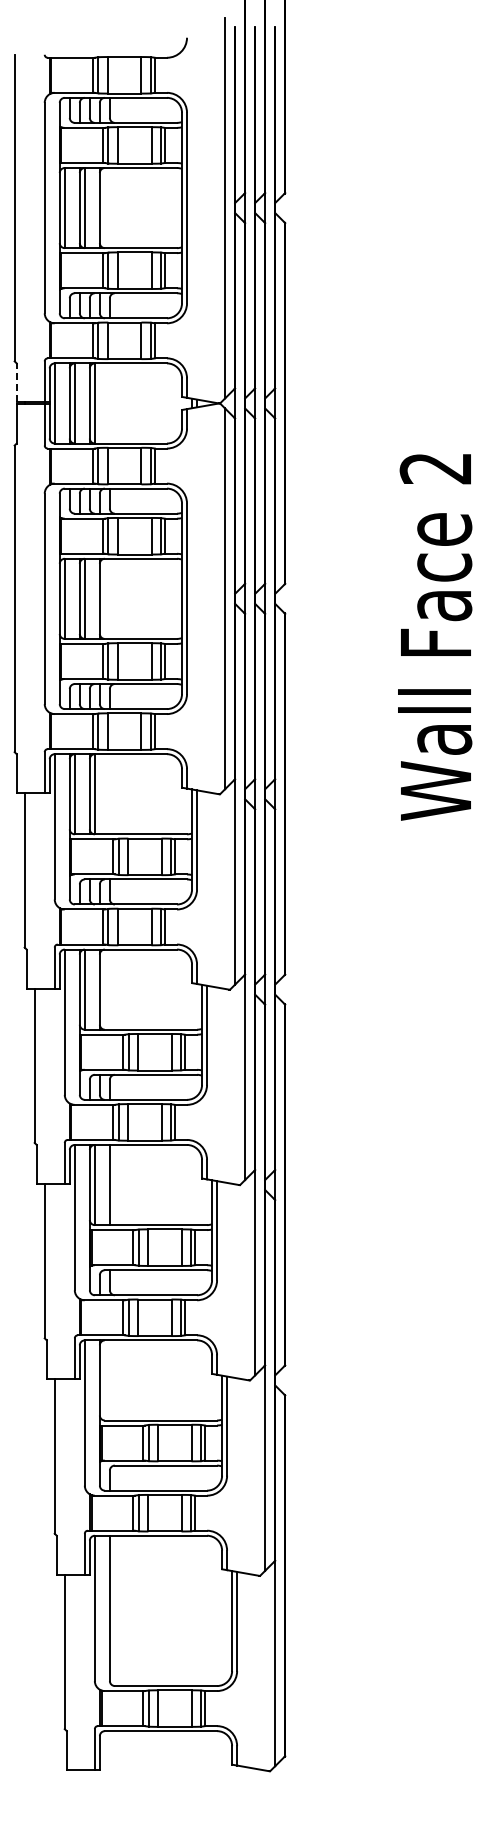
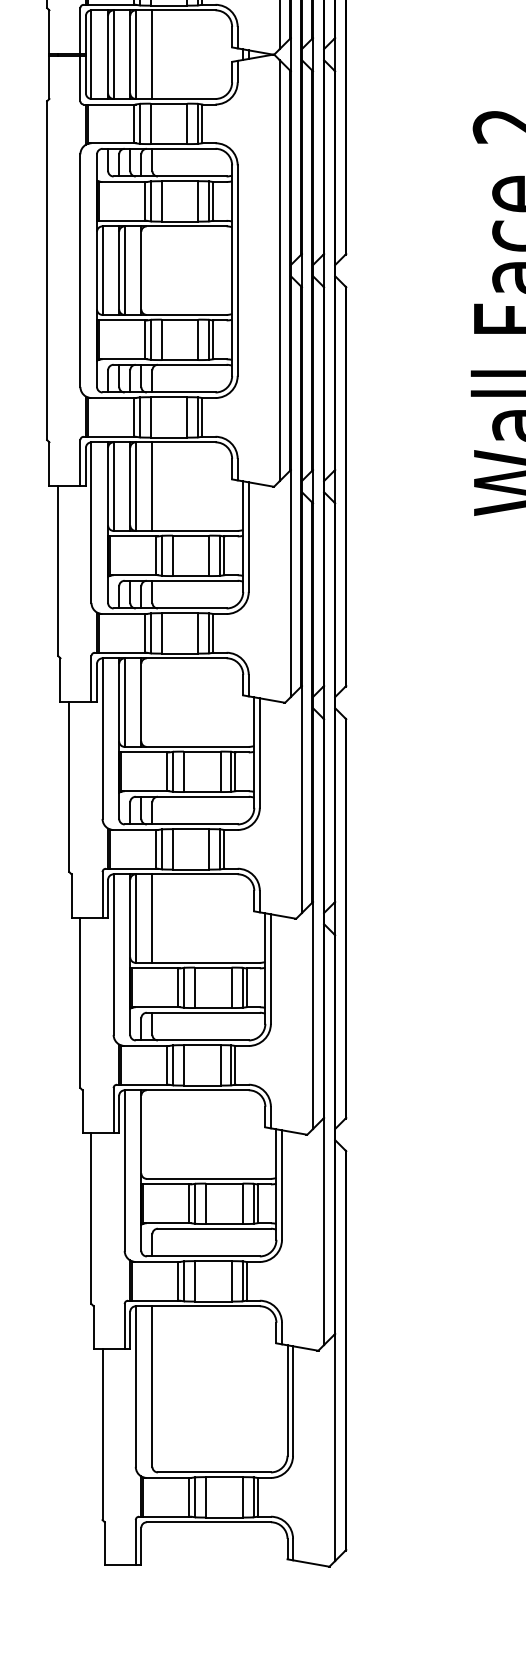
line: (16, 382) -> (49, 31), dashed -> solid
line: (109, 403) -> (151, 54), added
line: (109, 794) -> (151, 486), added

